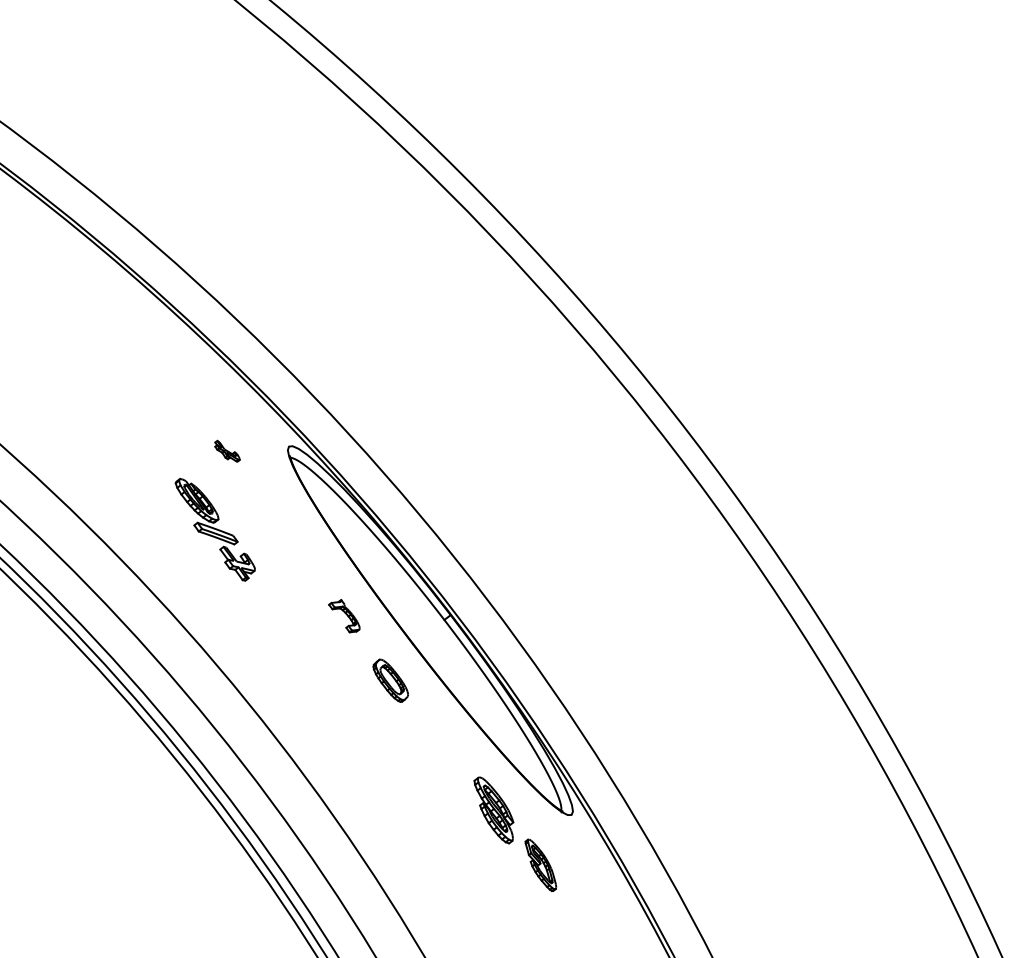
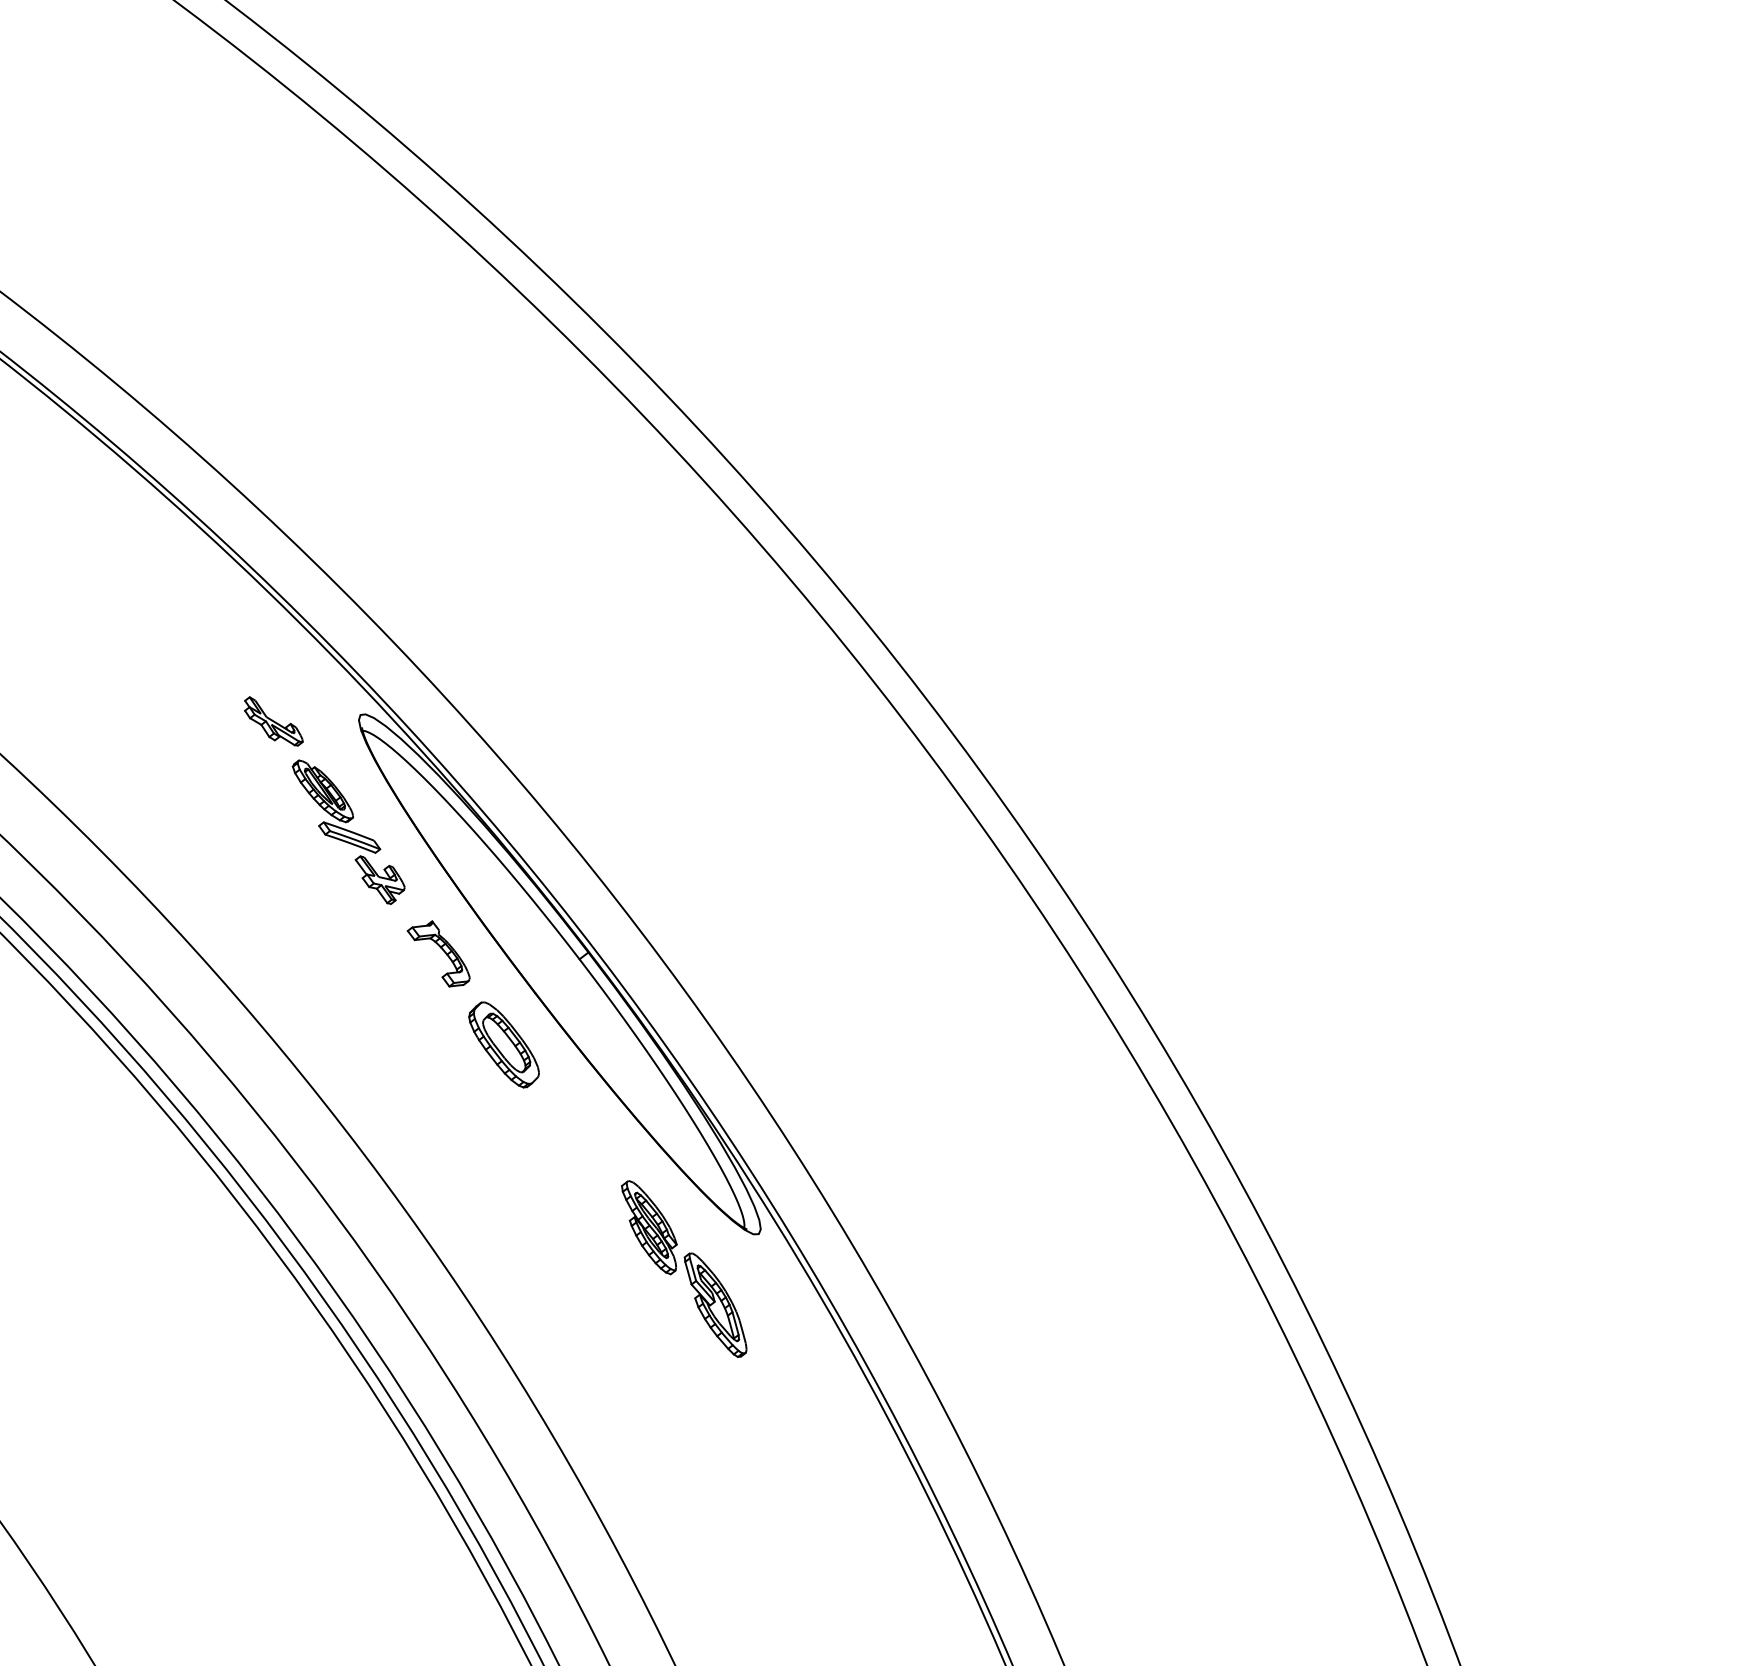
part: (227, 451) -> (273, 721), size x1.67
part: (215, 529) -> (348, 831), moved
part: (344, 615) -> (438, 953), size x1.43
part: (390, 680) -> (503, 1044), size x1.43
part: (540, 864) -> (715, 1304), size x1.43

